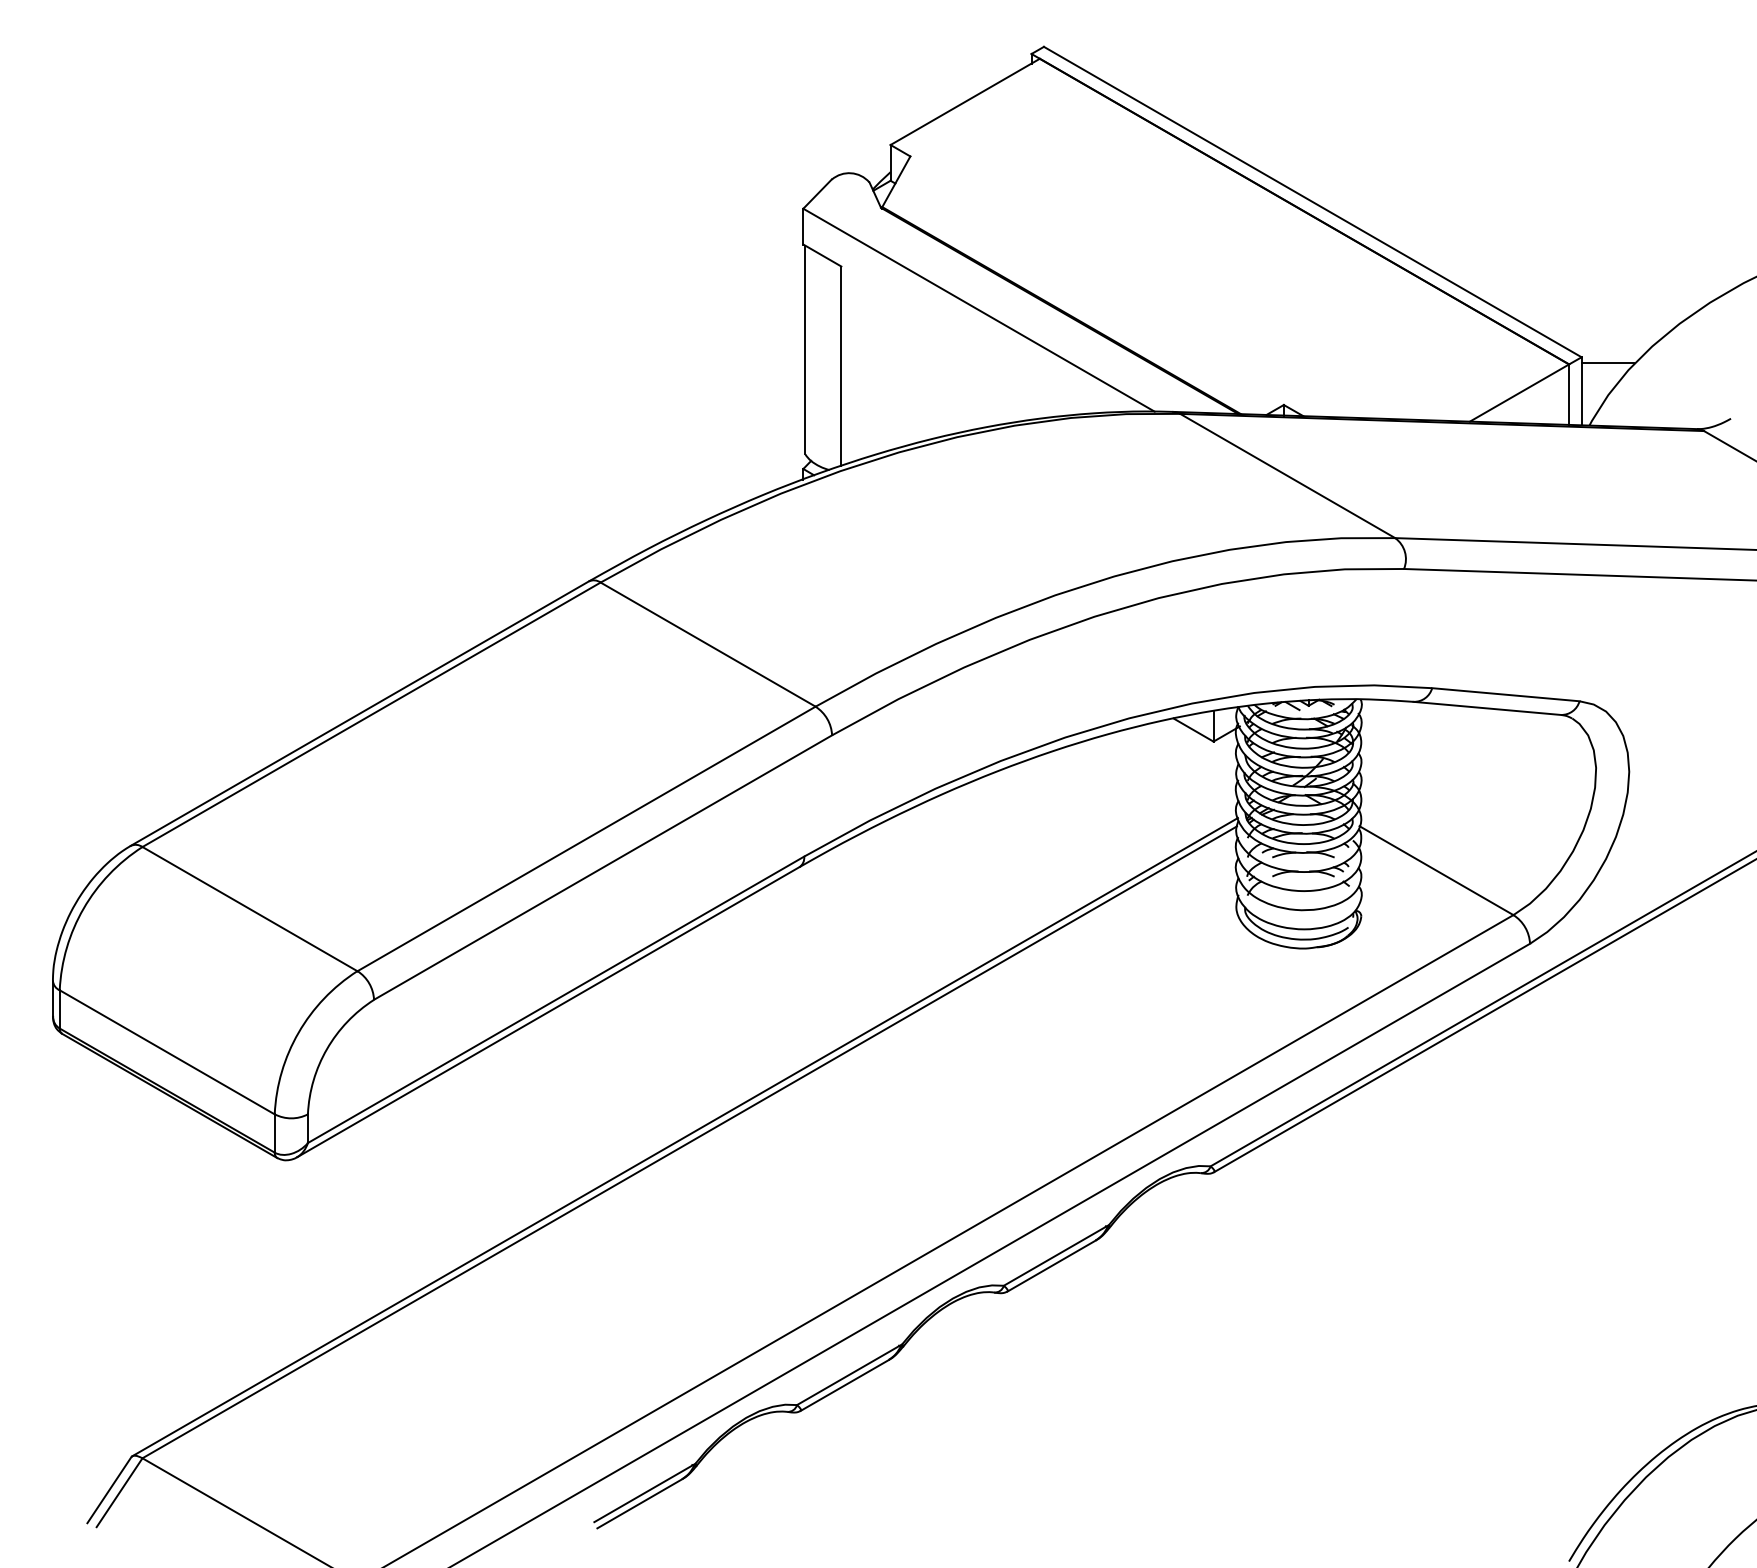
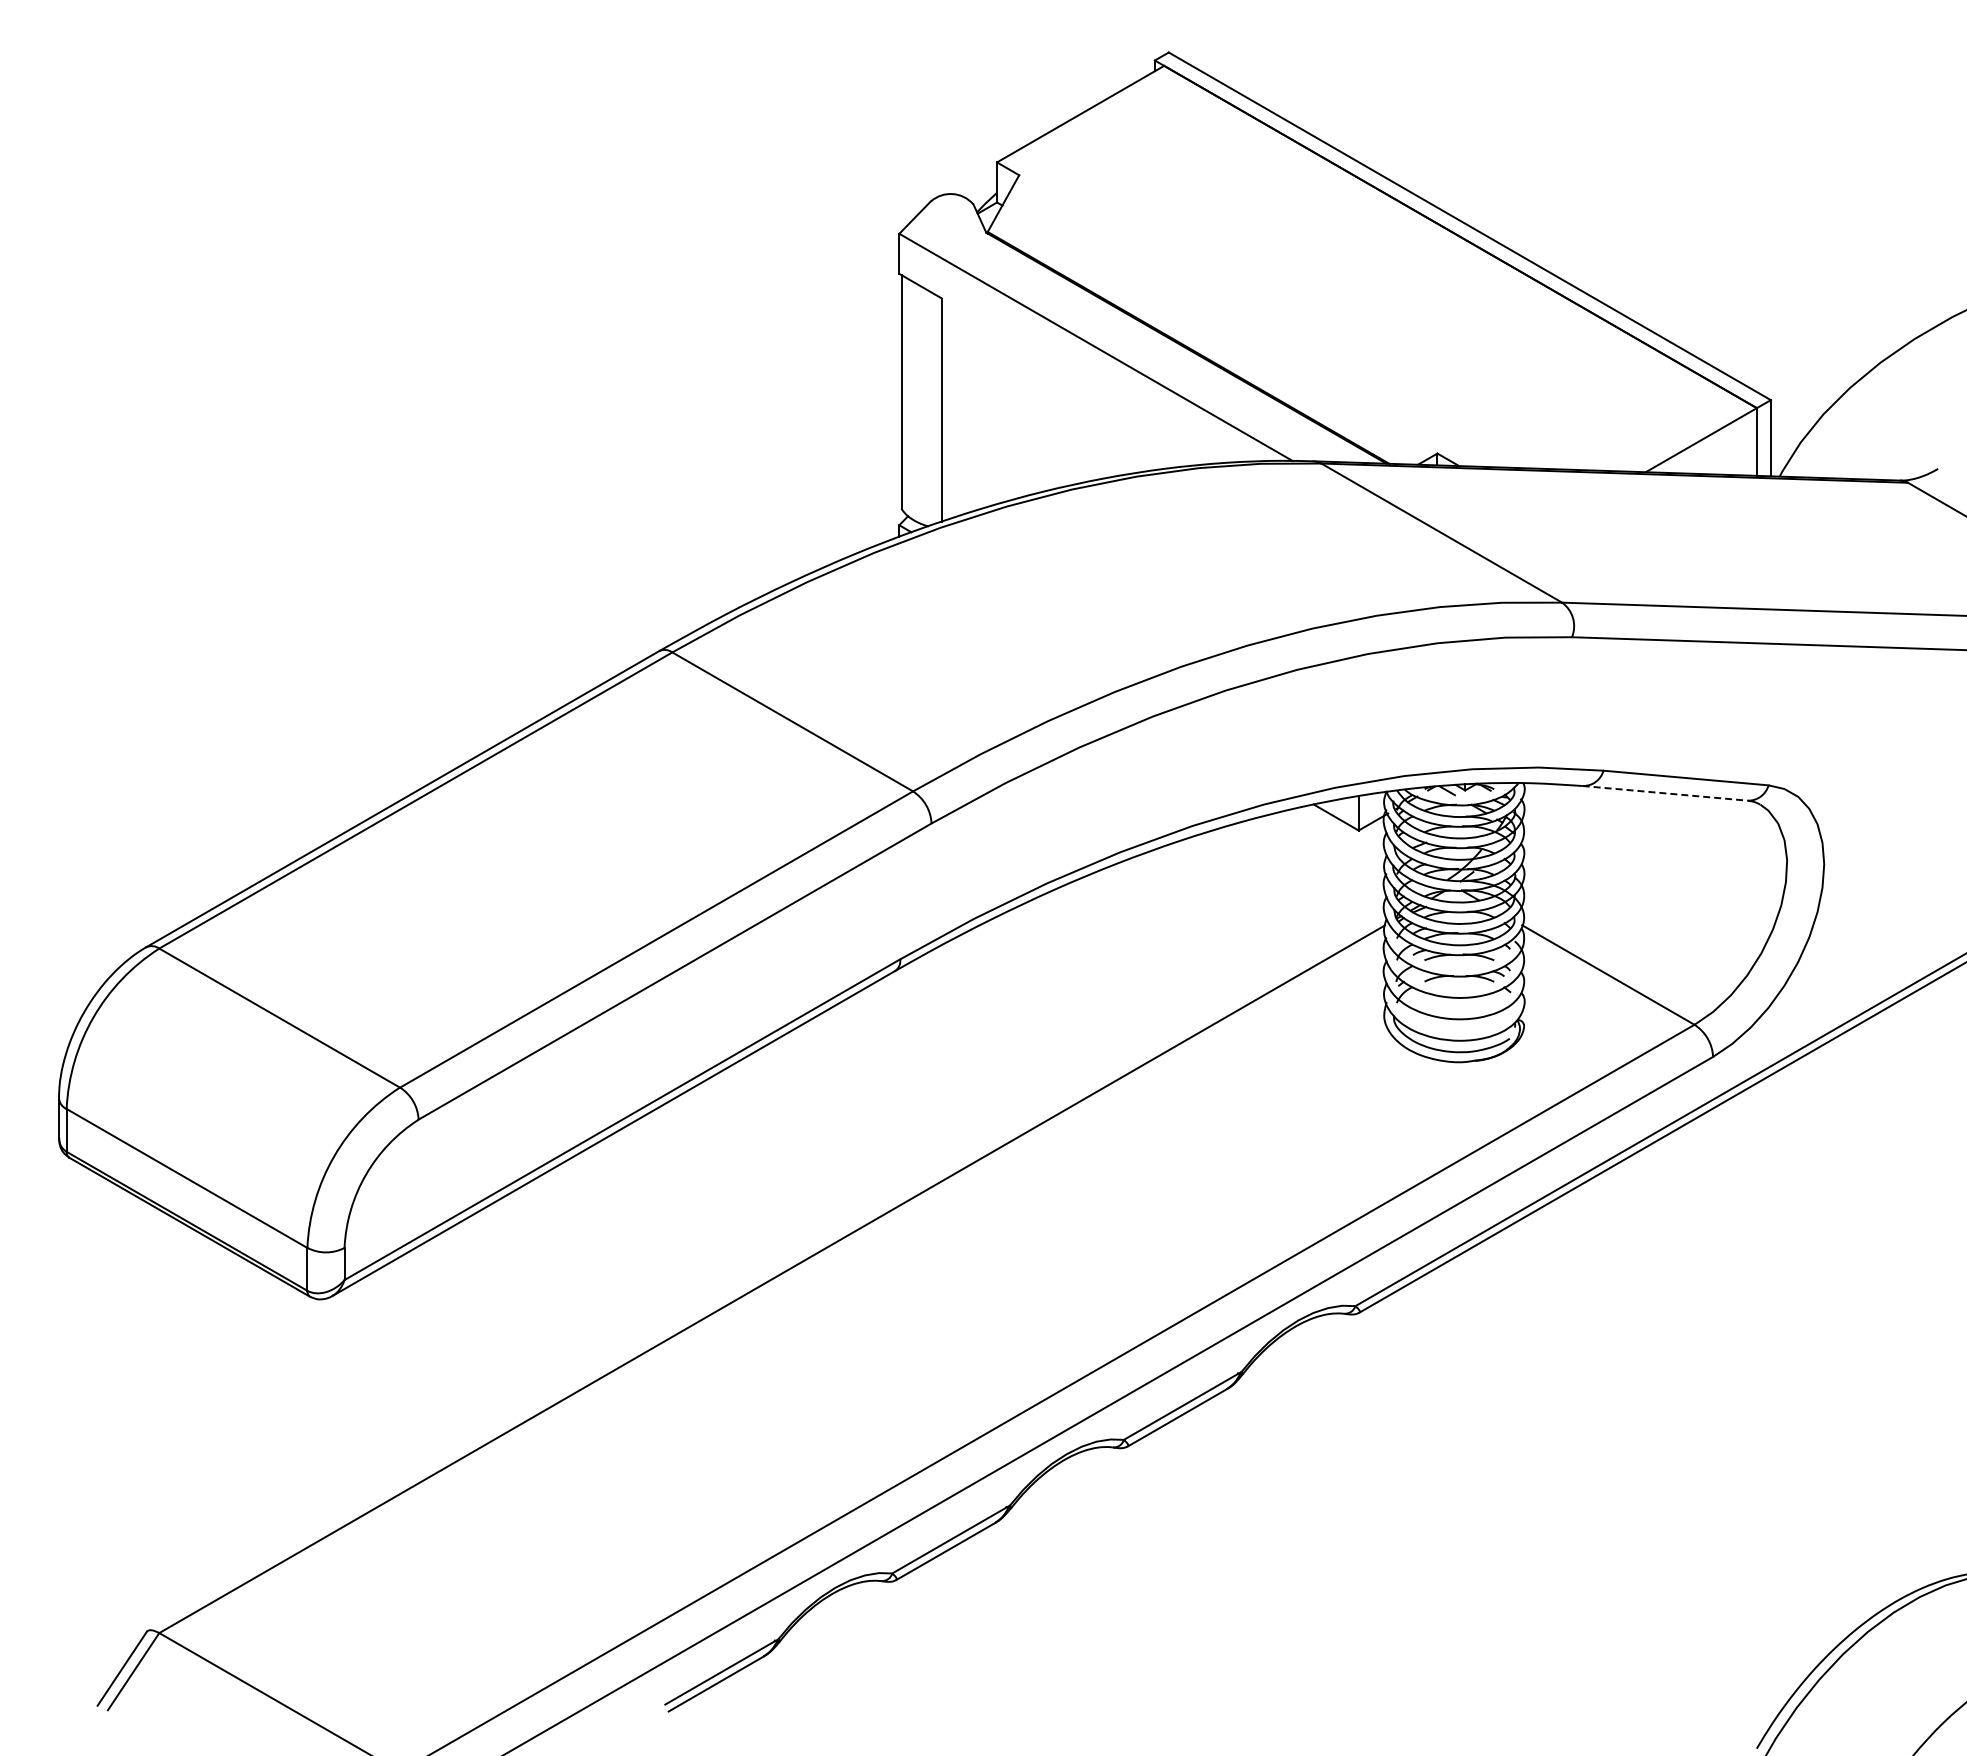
line: (1607, 363) -> (1799, 407), removed
line: (1487, 708) -> (1665, 793), solid -> dashed
line: (685, 1137) -> (767, 1273), removed

